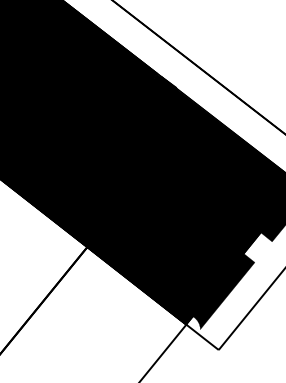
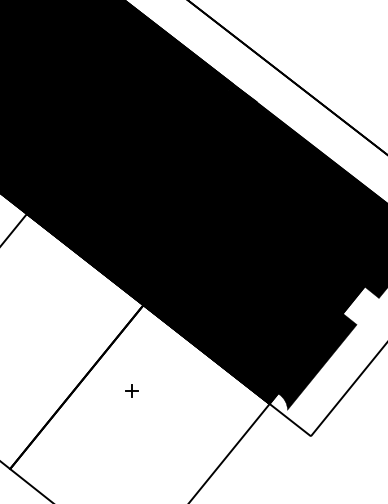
part: (77, 314) -> (131, 390), added

